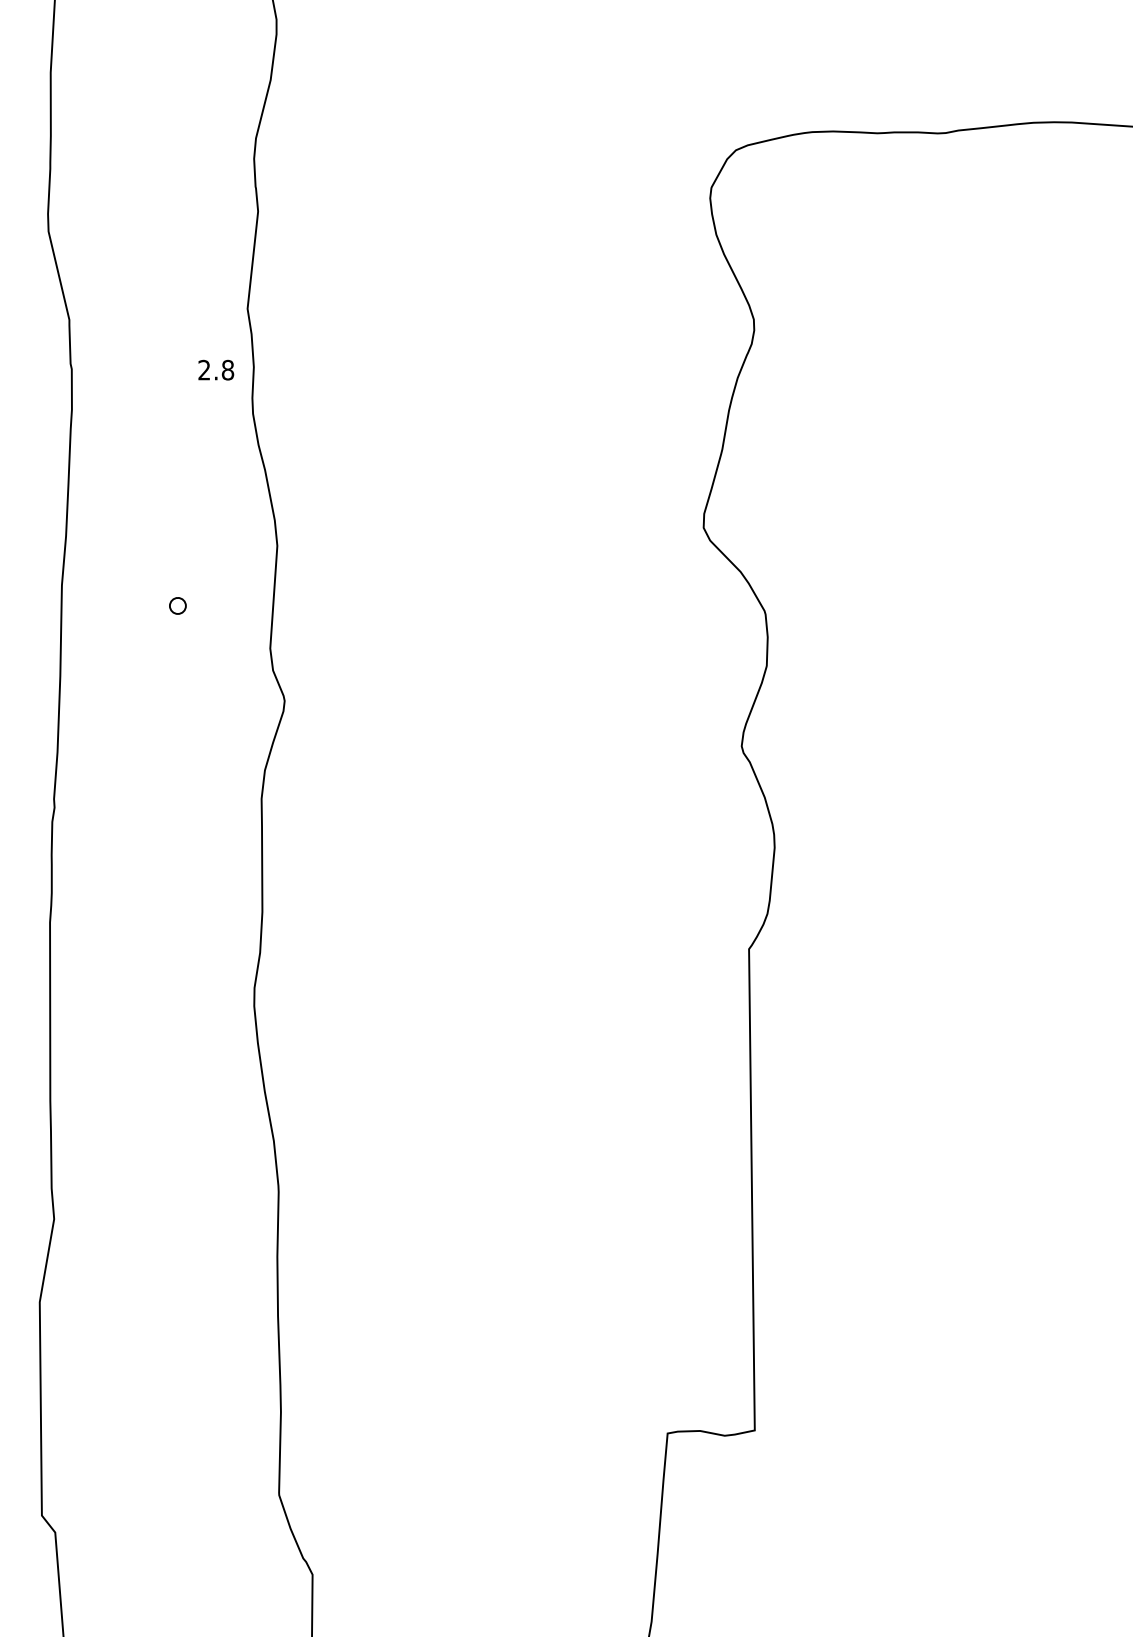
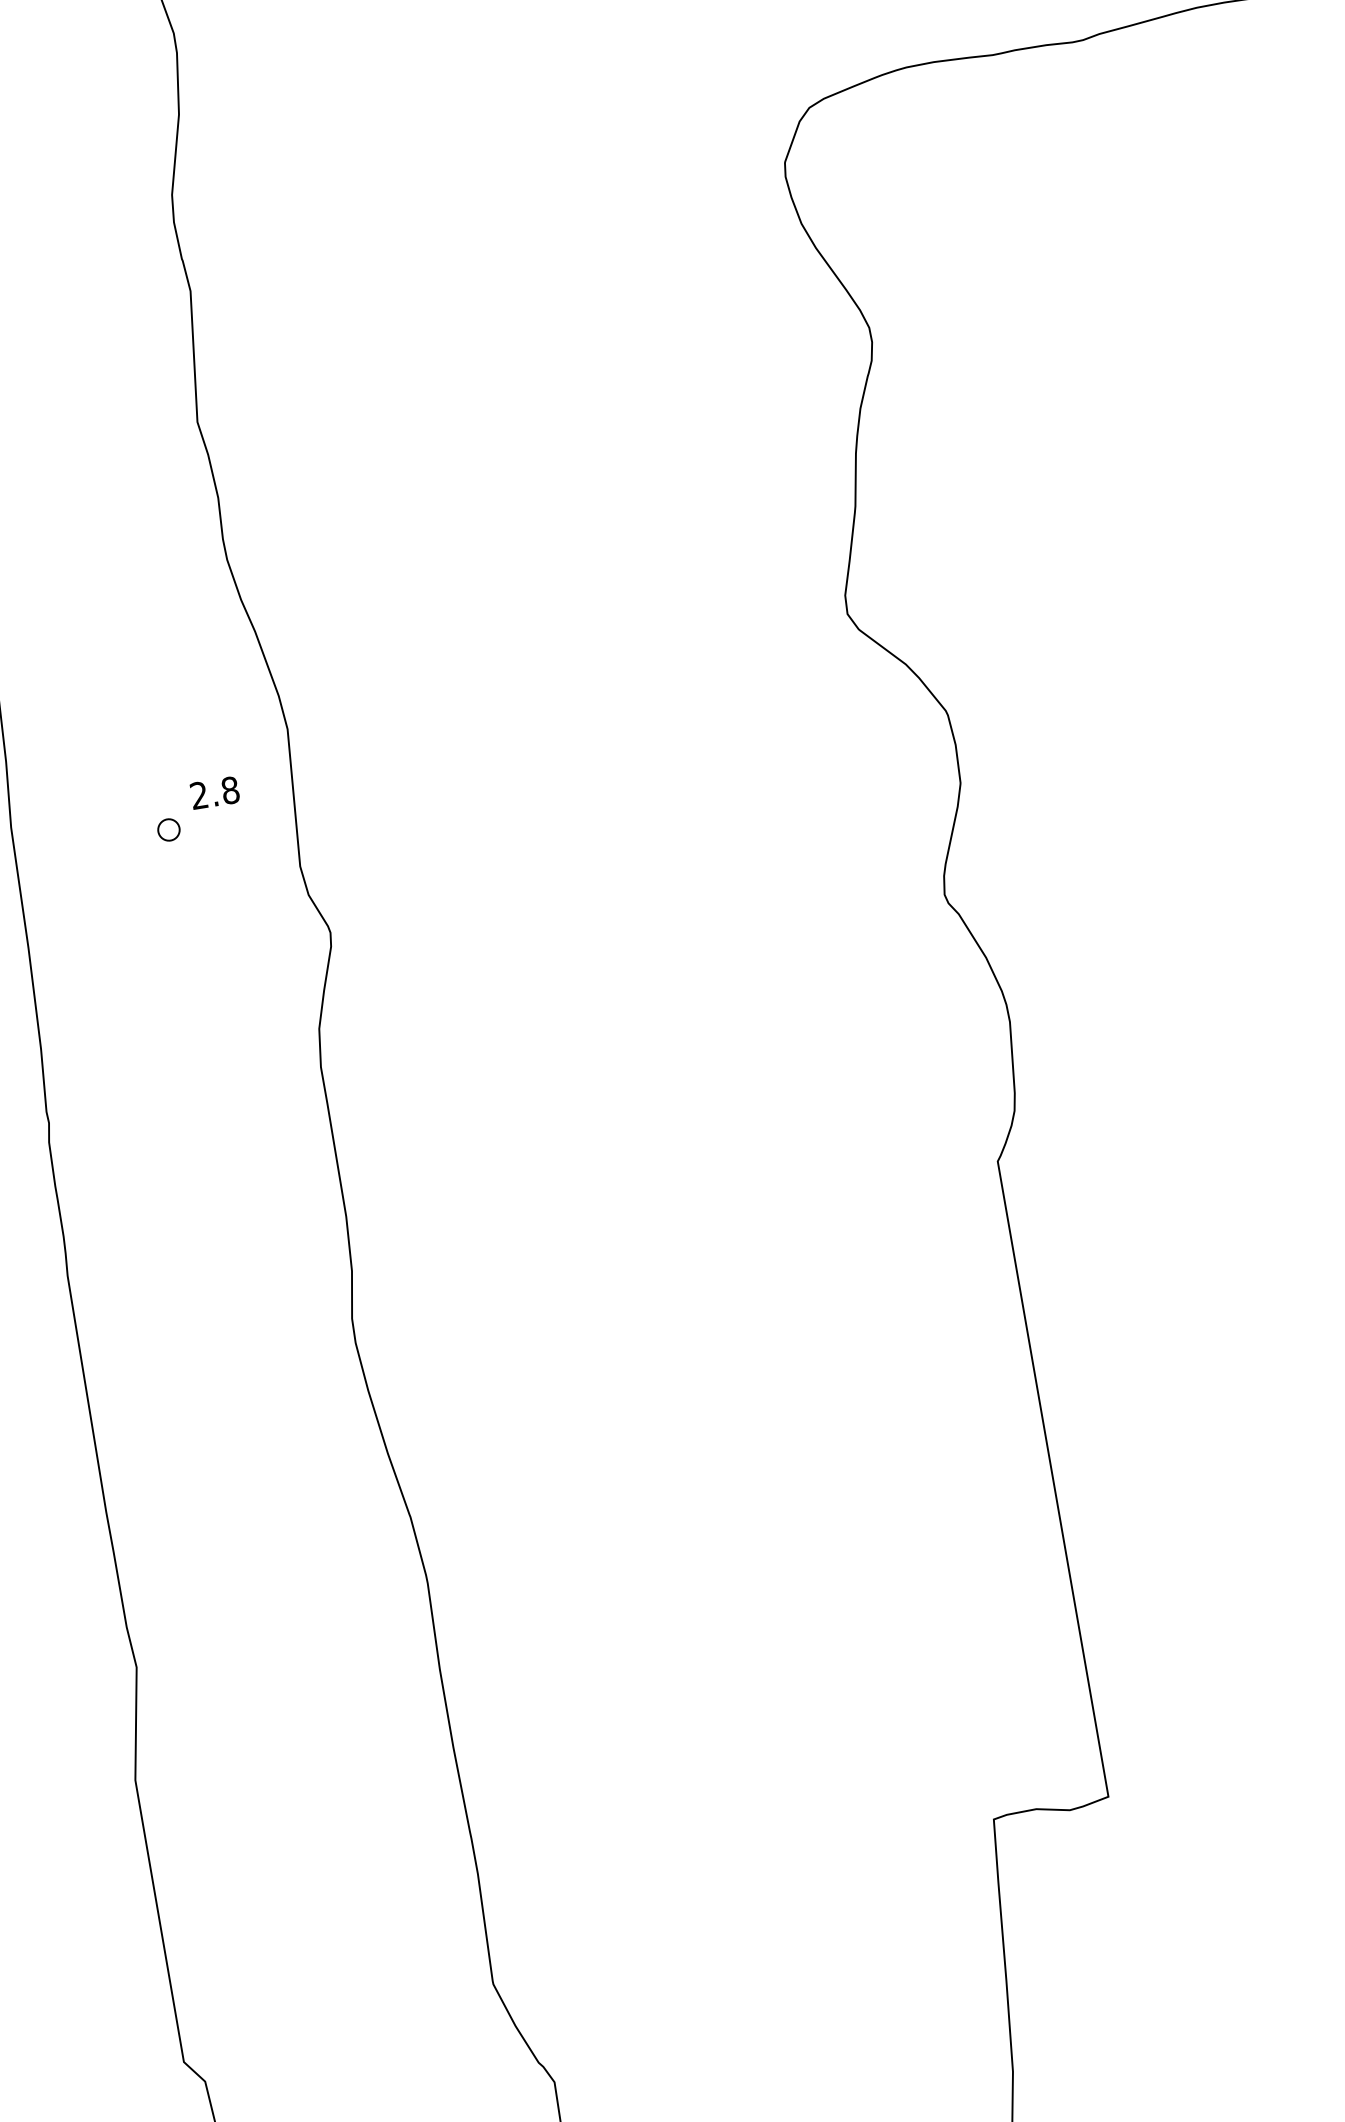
text: (216, 369) -> (215, 792), moved

